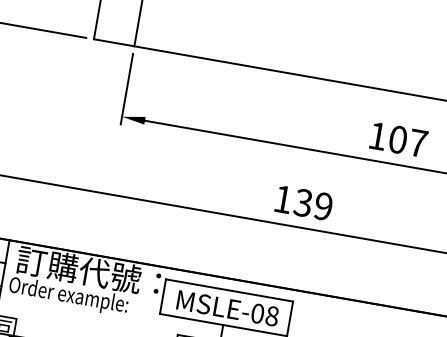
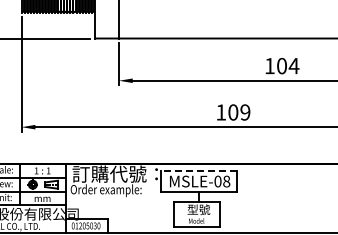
text: (417, 143) -> (293, 66), 107 -> 104
text: (303, 203) -> (233, 112), 139 -> 109
line: (228, 289) -> (198, 170), solid -> dashed

